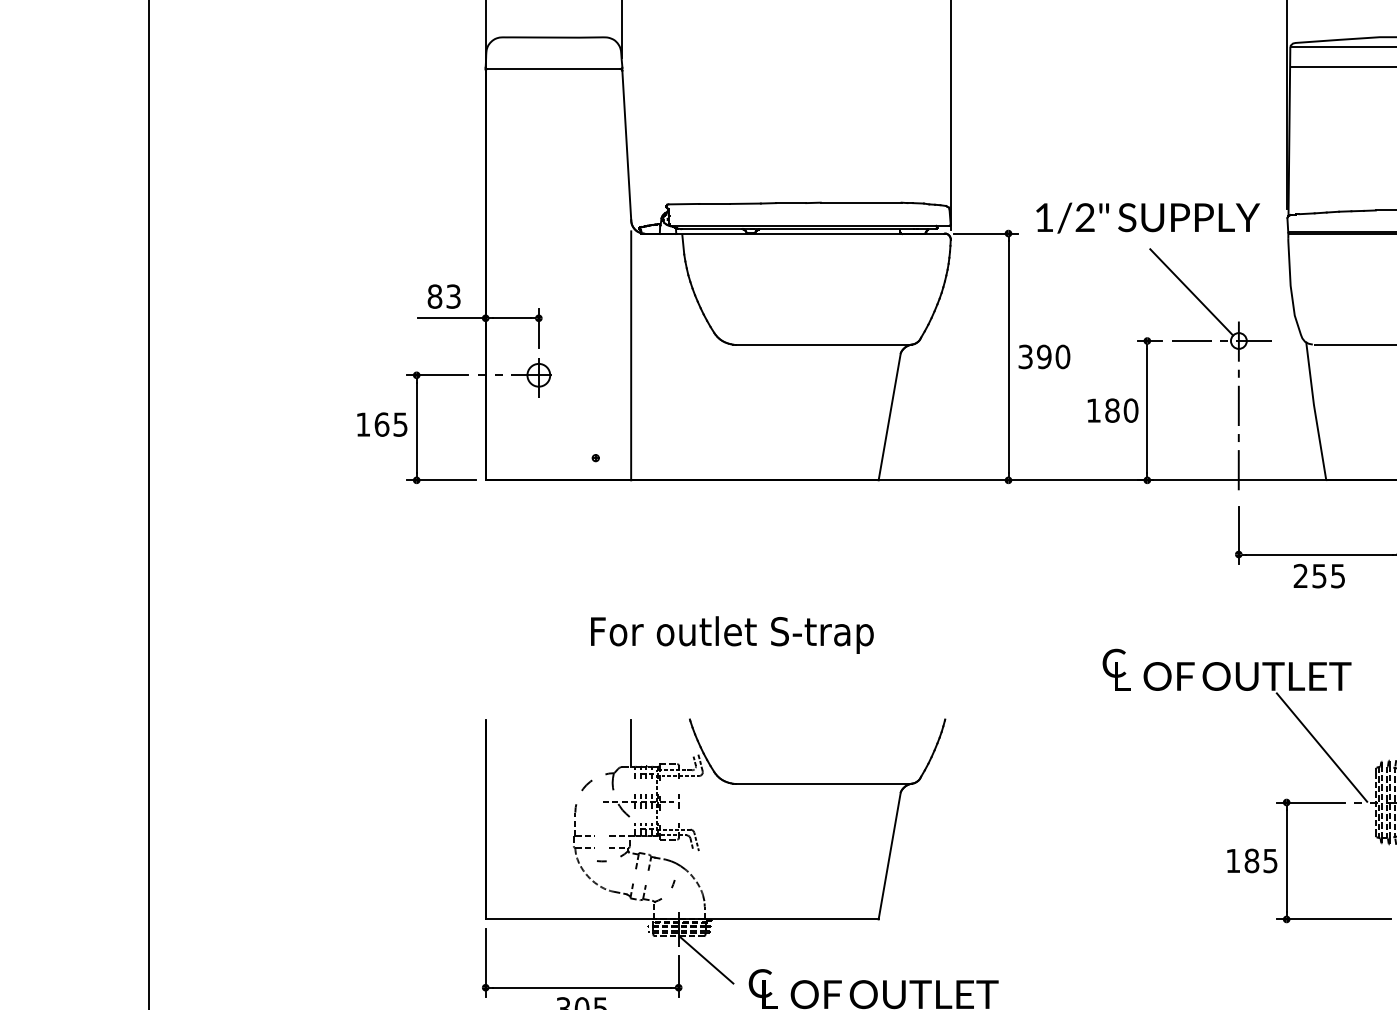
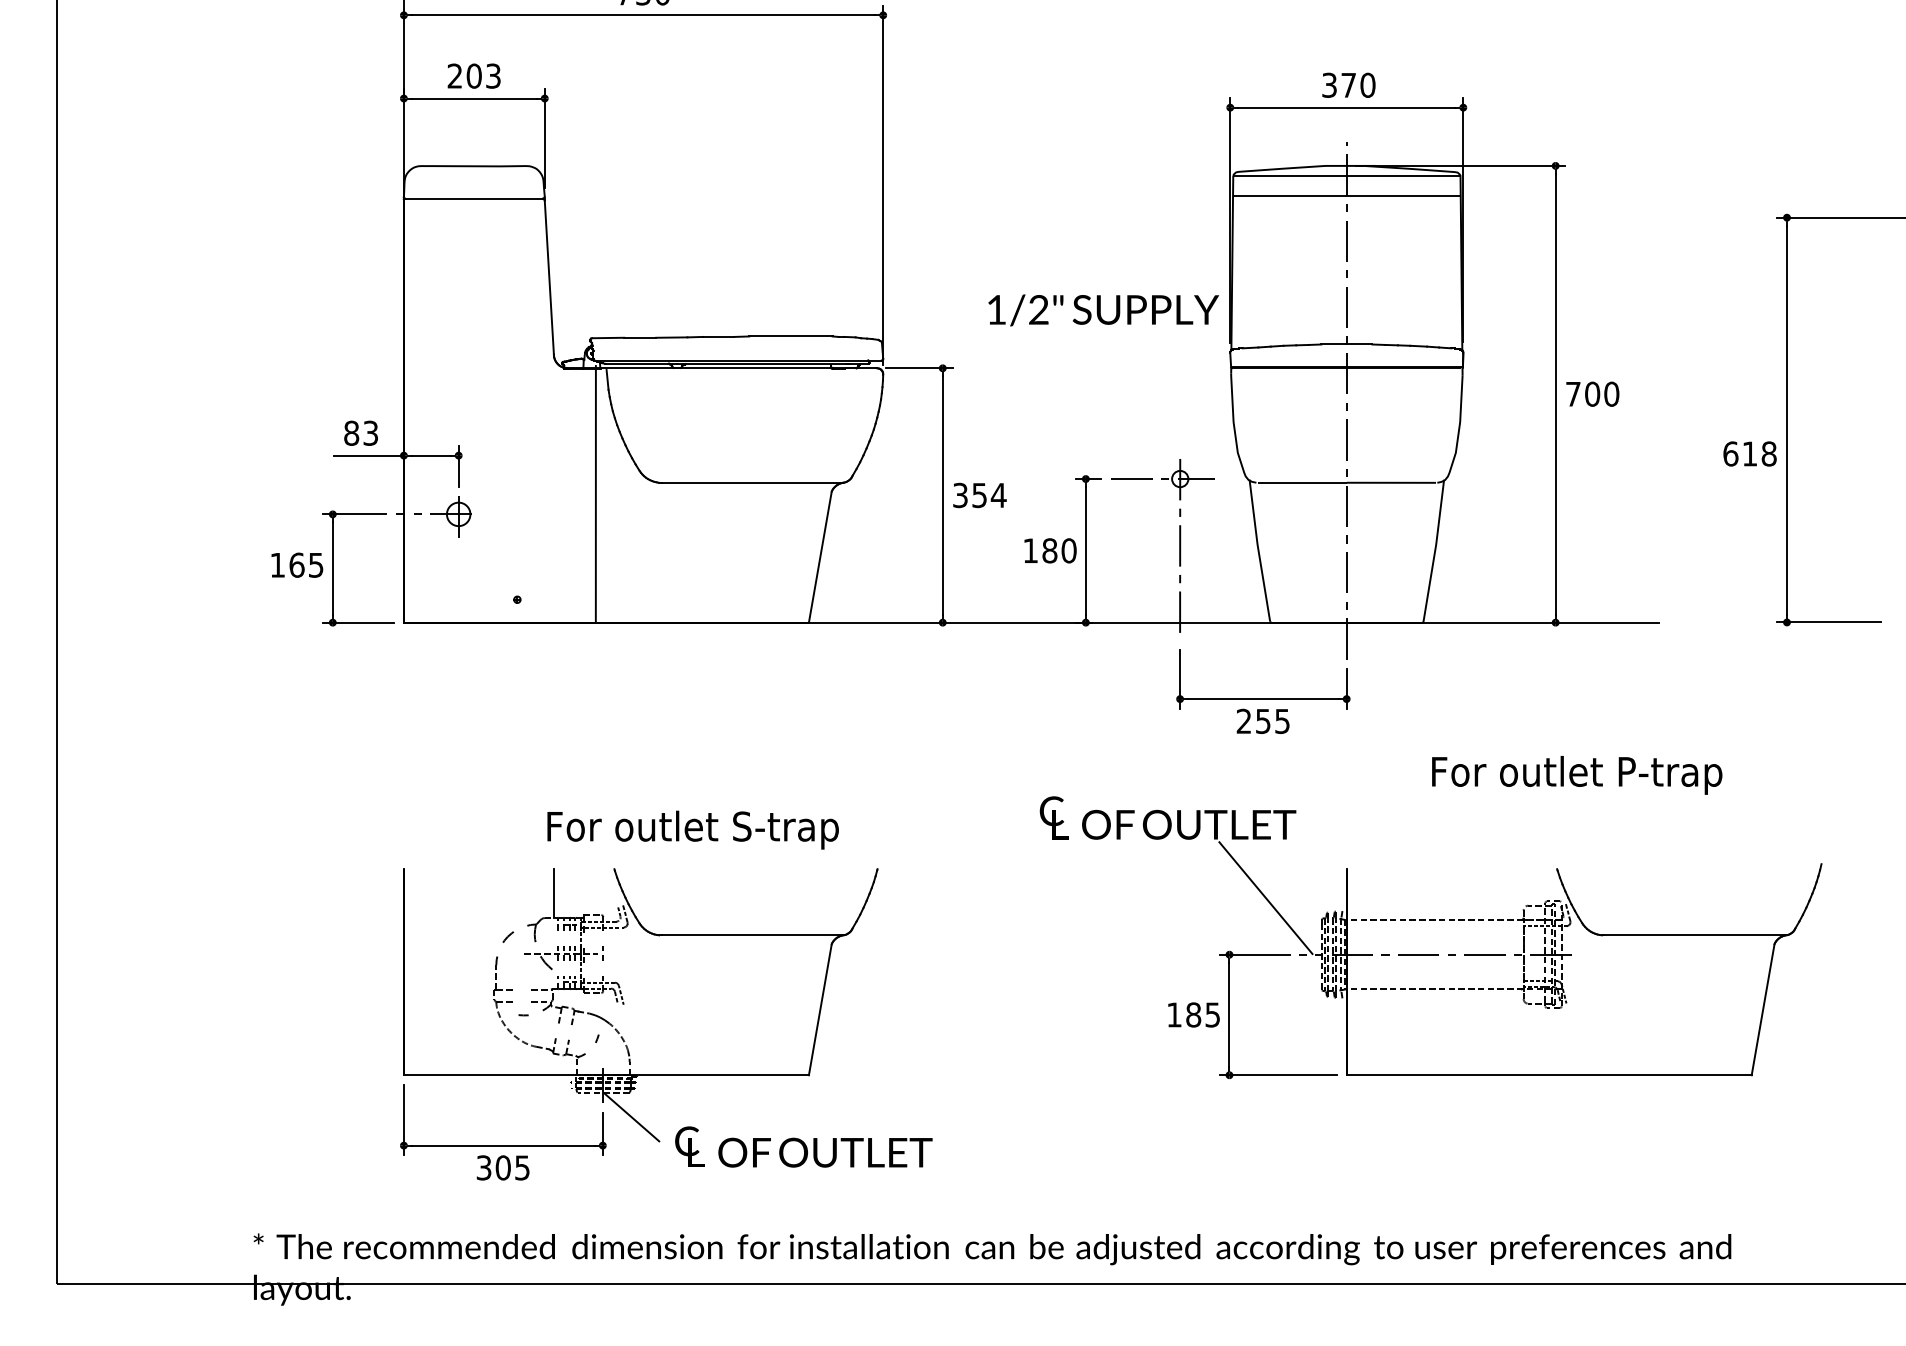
text: (1147, 218) -> (1103, 310), moved
line: (1191, 291) -> (1131, 428), removed
line: (630, 355) -> (595, 494), moved
text: (1053, 356) -> (989, 495), 390 -> 354
text: (731, 634) -> (692, 829), moved

